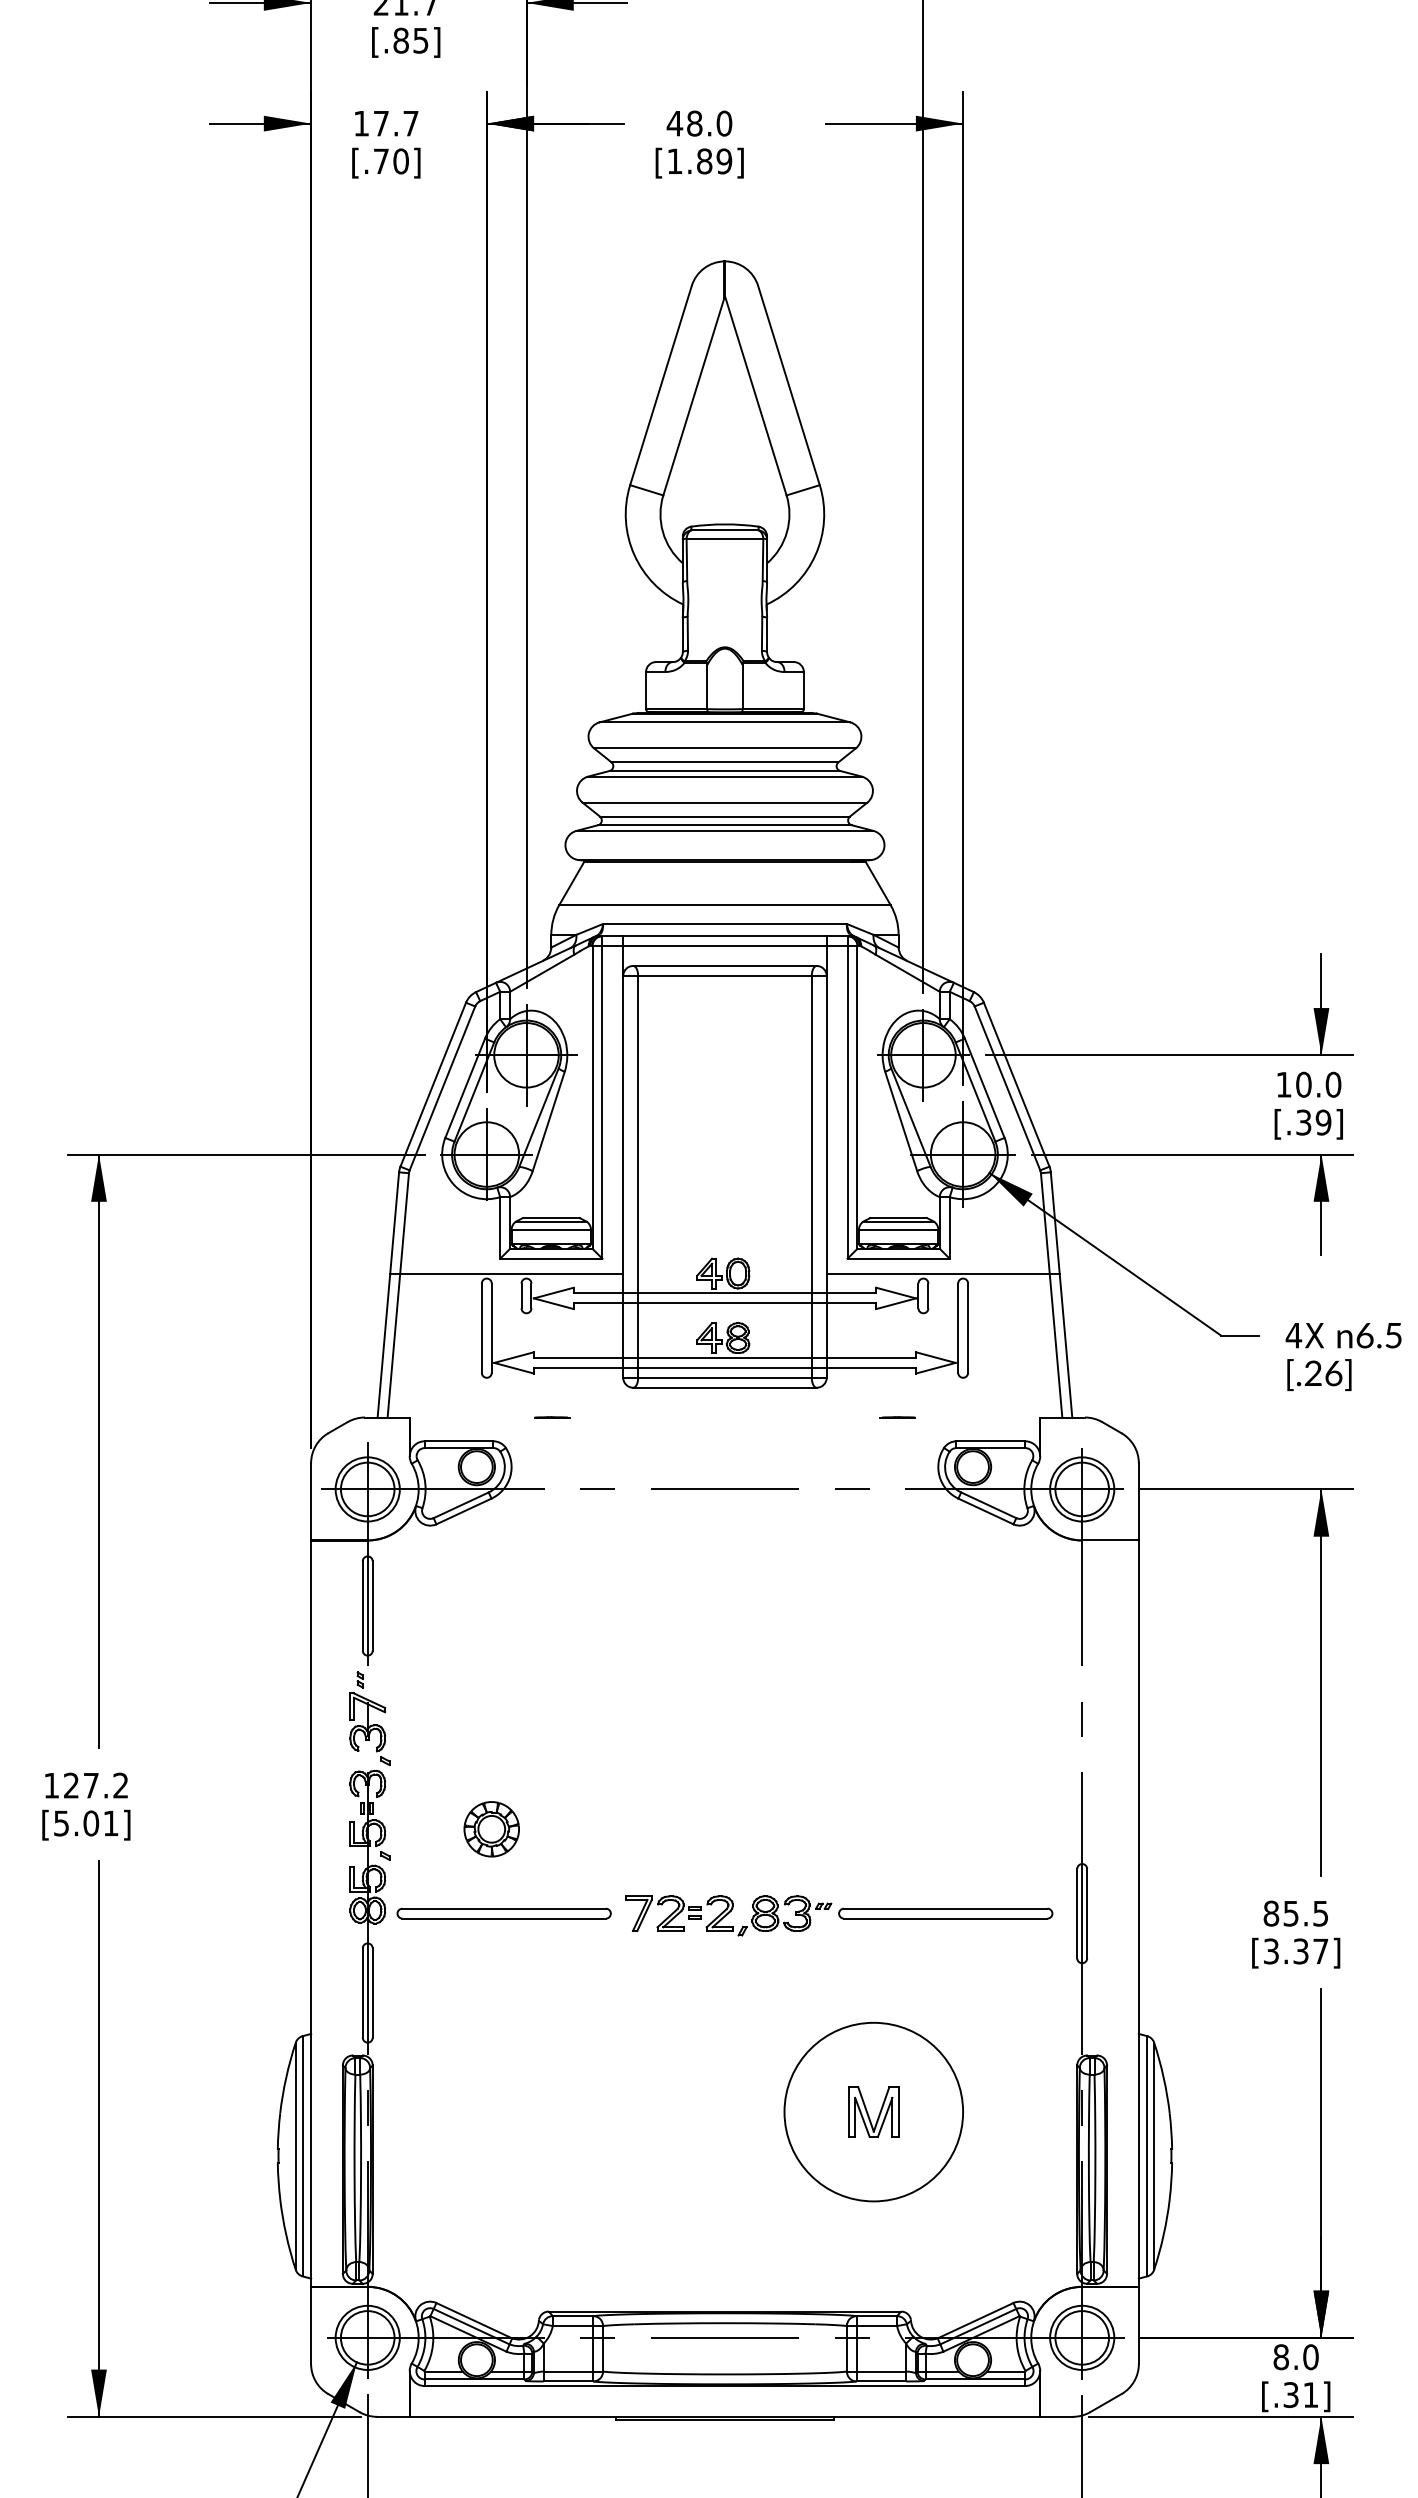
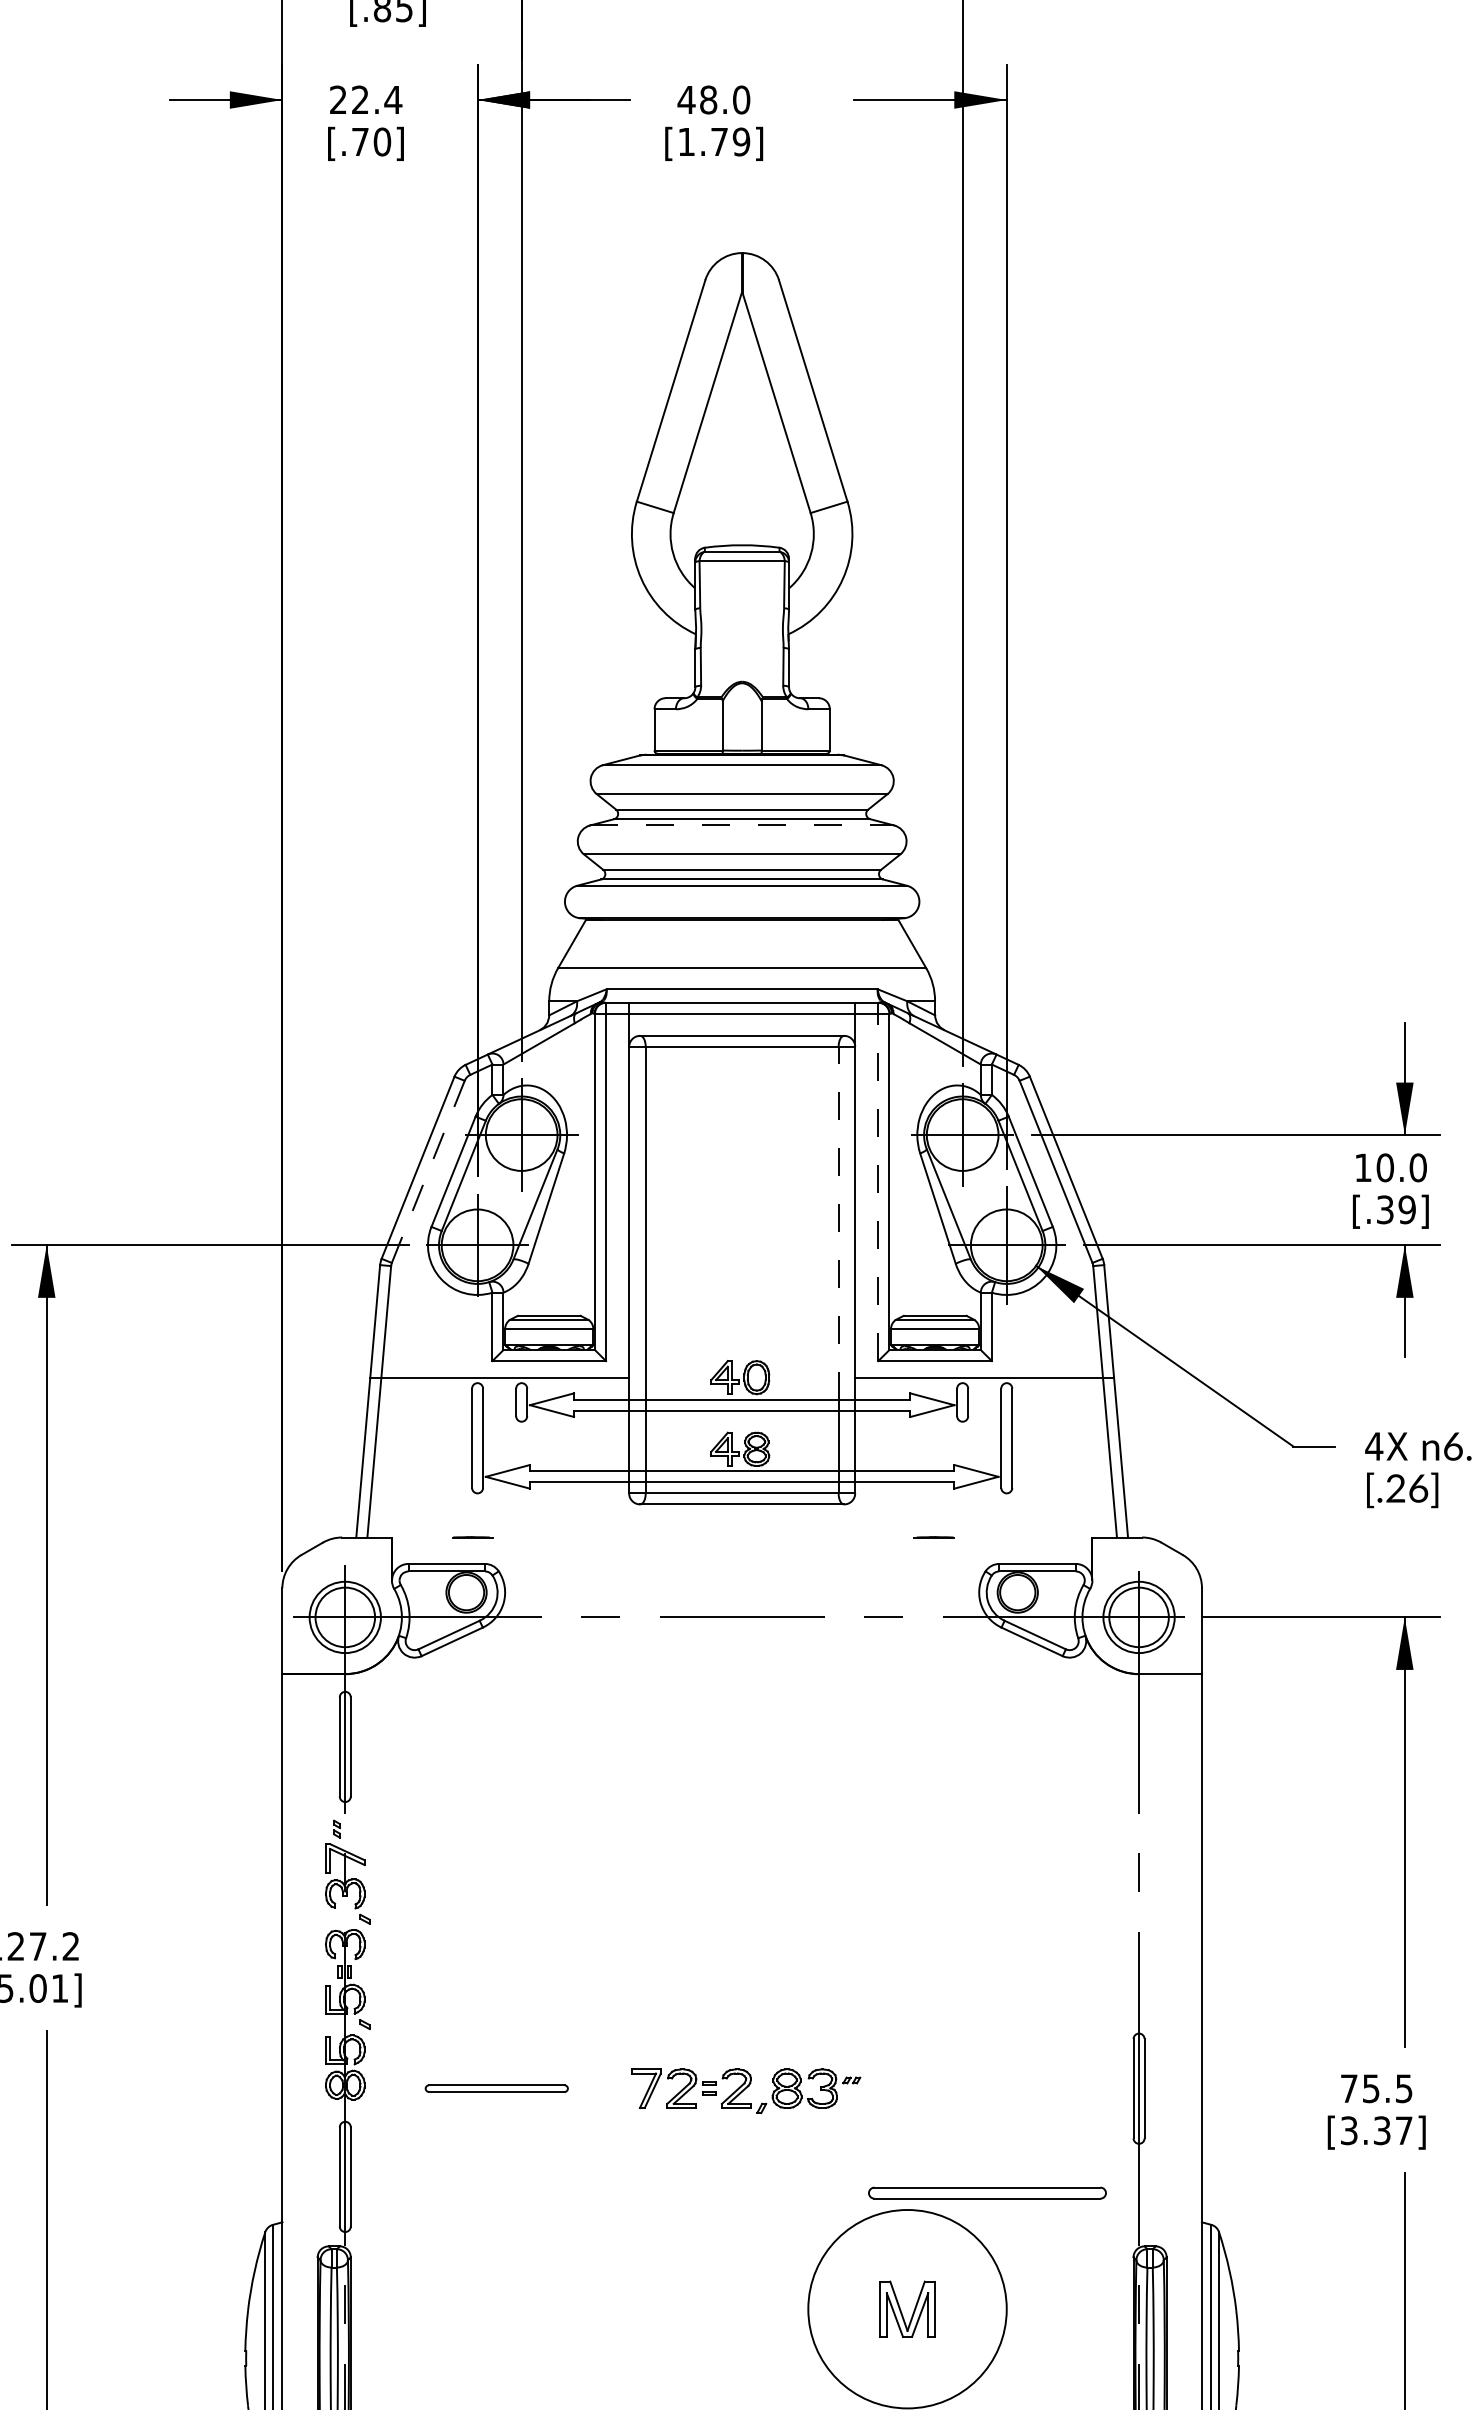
text: (386, 123) -> (366, 99), 17.7 -> 22.4
text: (704, 161) -> (719, 142), [1.89] -> [1.79]
line: (724, 776) -> (741, 825), solid -> dashed
line: (442, 1087) -> (428, 1170), solid -> dashed
line: (847, 1096) -> (878, 1180), solid -> dashed
line: (811, 1134) -> (838, 1223), solid -> dashed
line: (552, 1417) -> (472, 1537), moved
part: (491, 1829) -> (482, 1995), removed
part: (503, 1913) -> (496, 2088), size x0.6
part: (945, 1913) -> (987, 2192), moved
text: (1271, 1913) -> (1349, 2088), 85.5 -> 75.5

